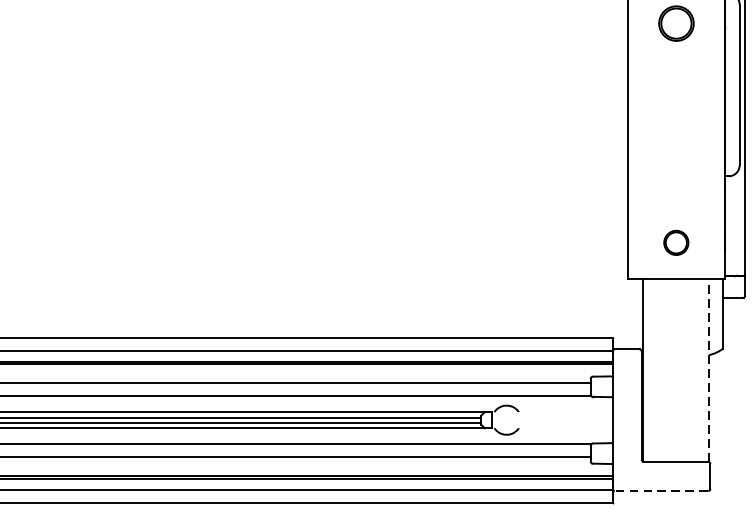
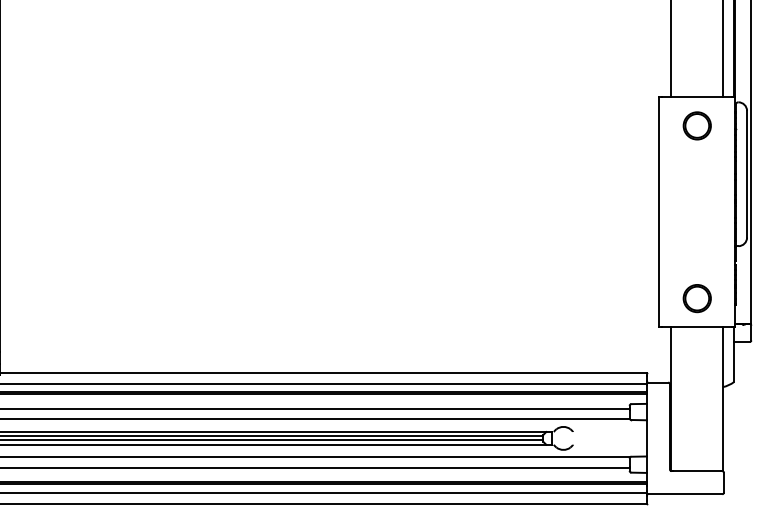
part: (675, 242) -> (696, 298), size x1.43
line: (708, 370) -> (722, 399), dashed -> solid
line: (661, 491) -> (685, 494), dashed -> solid

